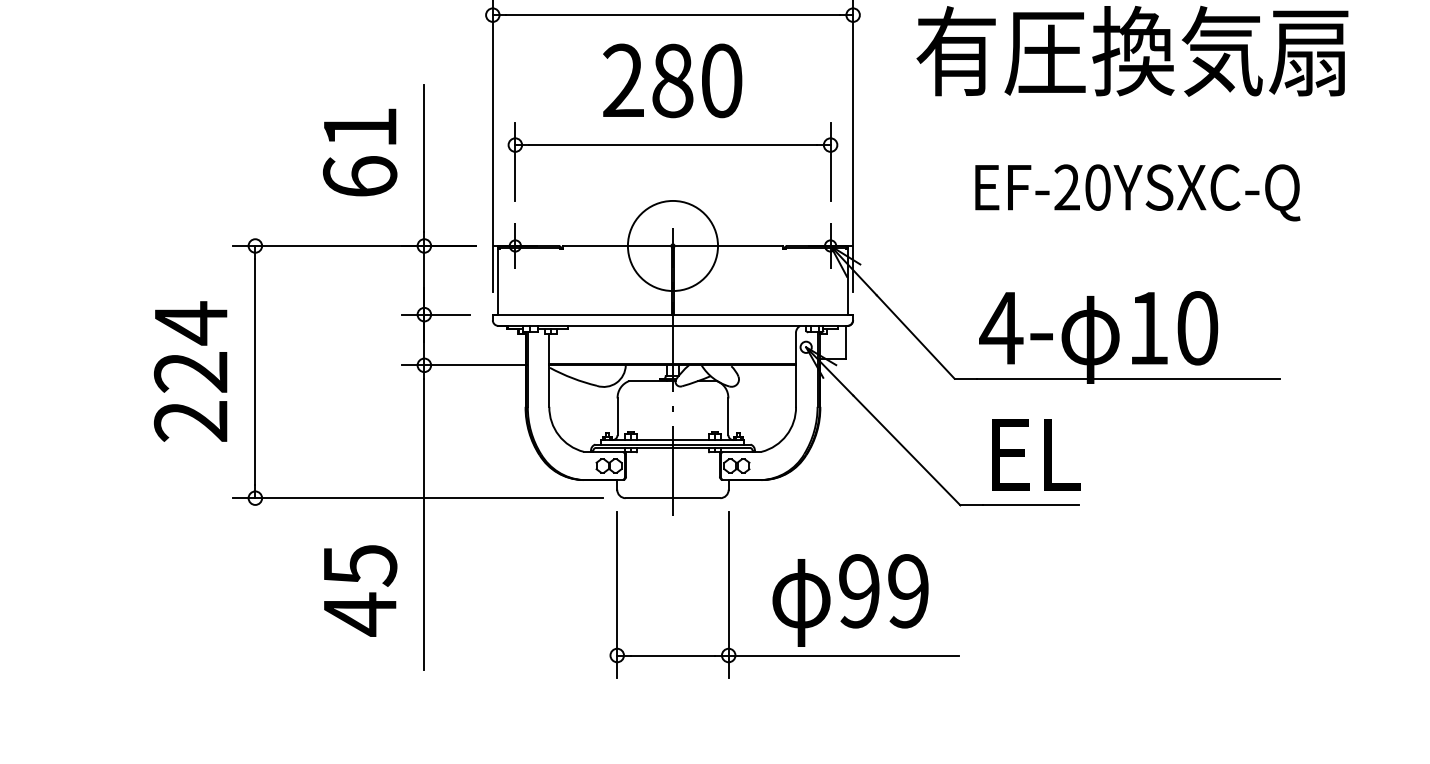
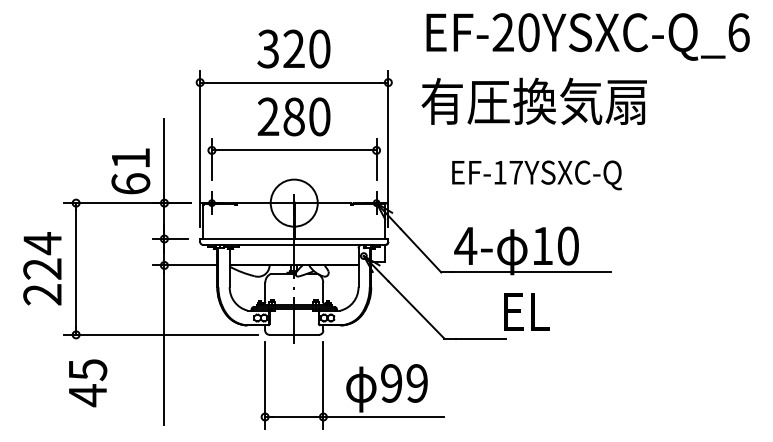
text: (359, 152) -> (130, 171), moved
text: (1081, 187) -> (507, 172), EF-20YSXC-Q -> EF-17YSXC-Q
text: (1035, 453) -> (526, 311), moved
text: (361, 591) -> (88, 383), moved

